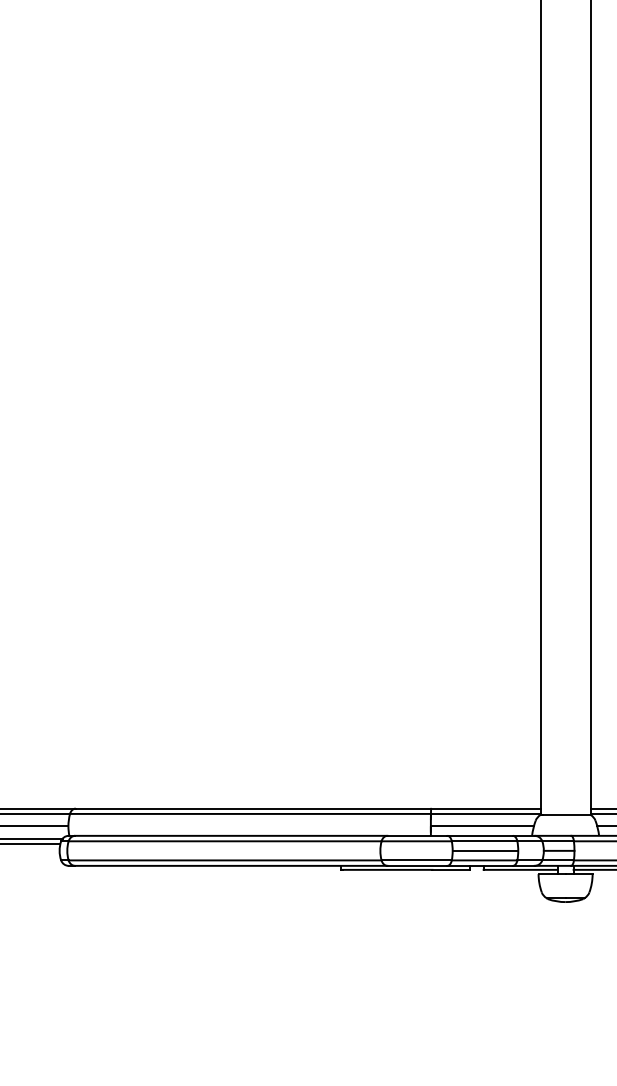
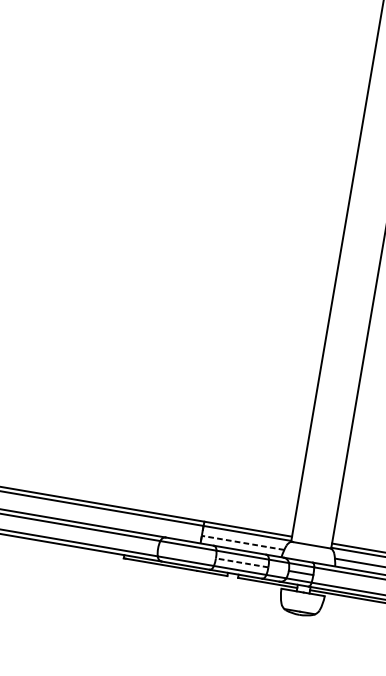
line: (482, 826) -> (243, 543), solid -> dashed
line: (485, 850) -> (242, 562), solid -> dashed

